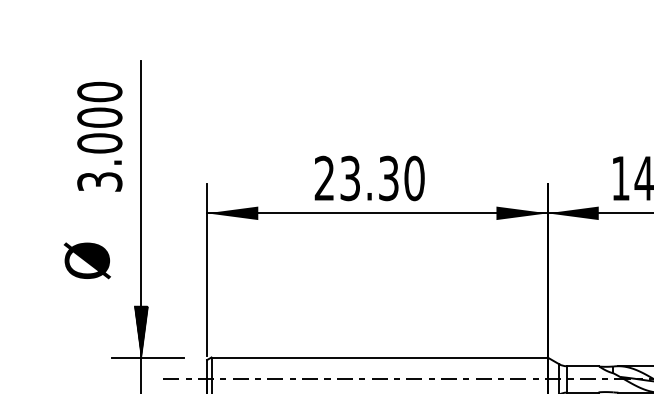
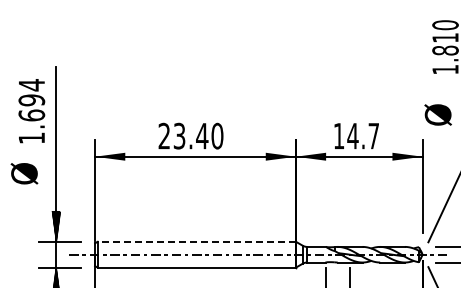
text: (99, 136) -> (31, 111), 3.000 -> 1.694
text: (389, 177) -> (202, 135), 23.30 -> 23.40
text: (87, 260) -> (24, 173), moved
line: (379, 357) -> (196, 241), solid -> dashed

